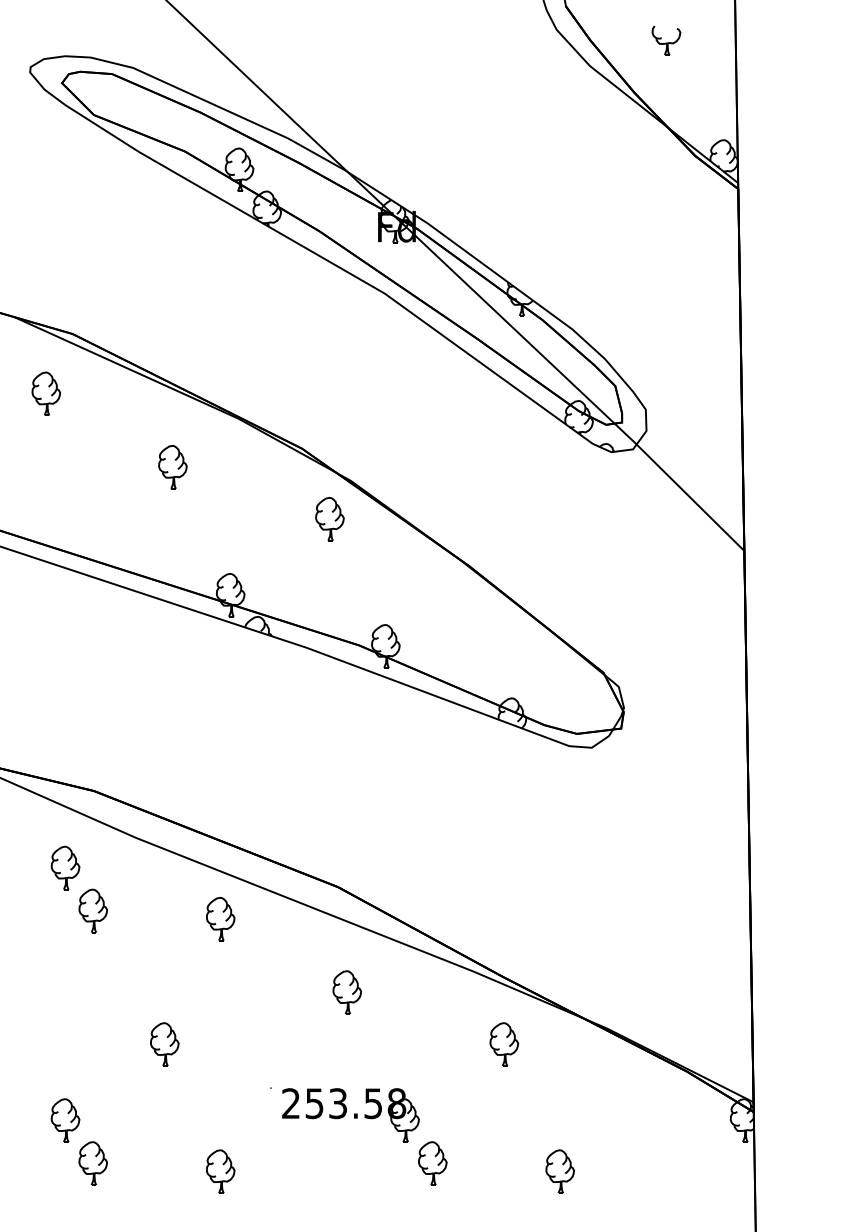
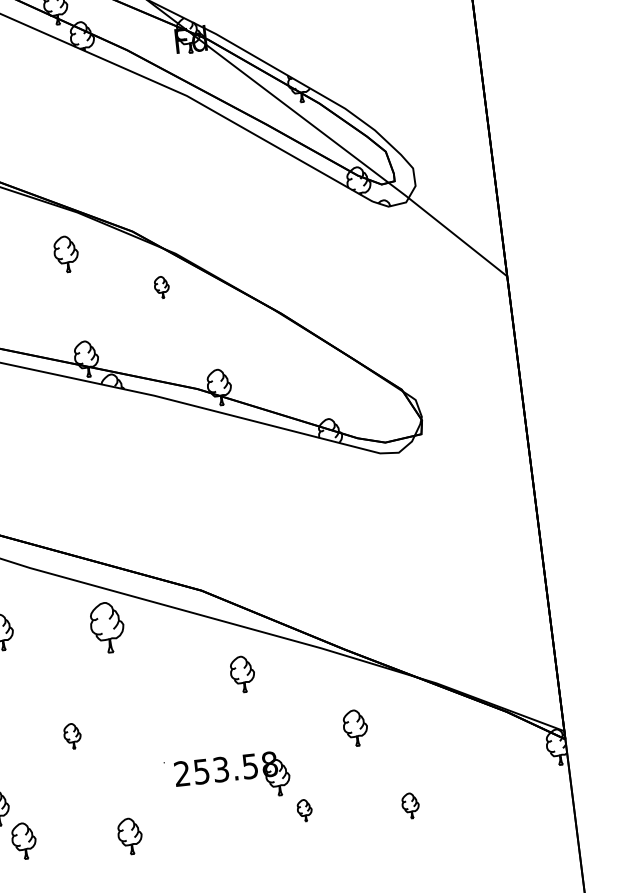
part: (172, 467) -> (65, 254), moved
part: (329, 519) -> (161, 287), size x0.6
part: (220, 919) -> (107, 627), size x1.4
part: (347, 992) -> (242, 674), moved
part: (164, 1044) -> (72, 736), size x0.7
part: (504, 1044) -> (355, 728), moved
part: (432, 1163) -> (304, 810), size x0.6
part: (559, 1171) -> (410, 805), size x0.7

